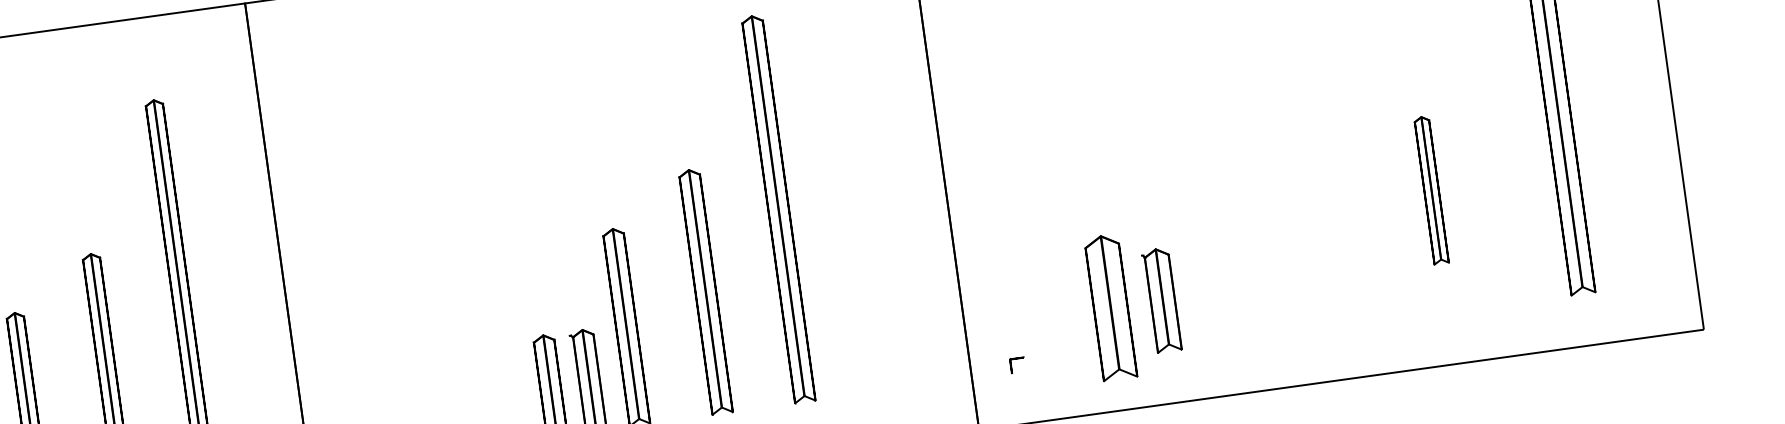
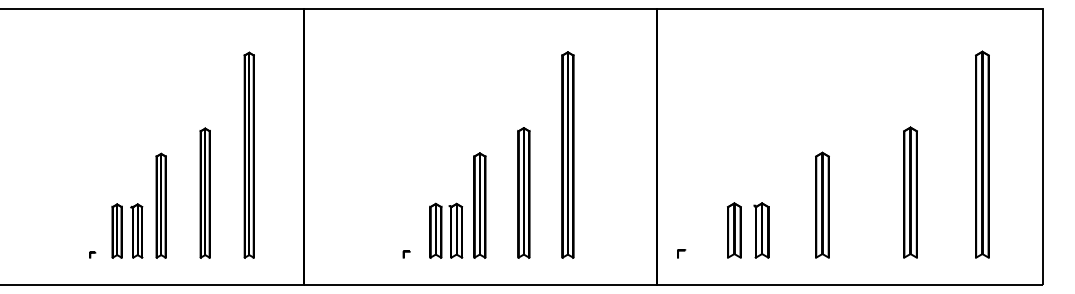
part: (1431, 190) -> (910, 192), size x1.67
part: (1269, 235) -> (822, 204), added
part: (1110, 307) -> (734, 230), size x0.71

